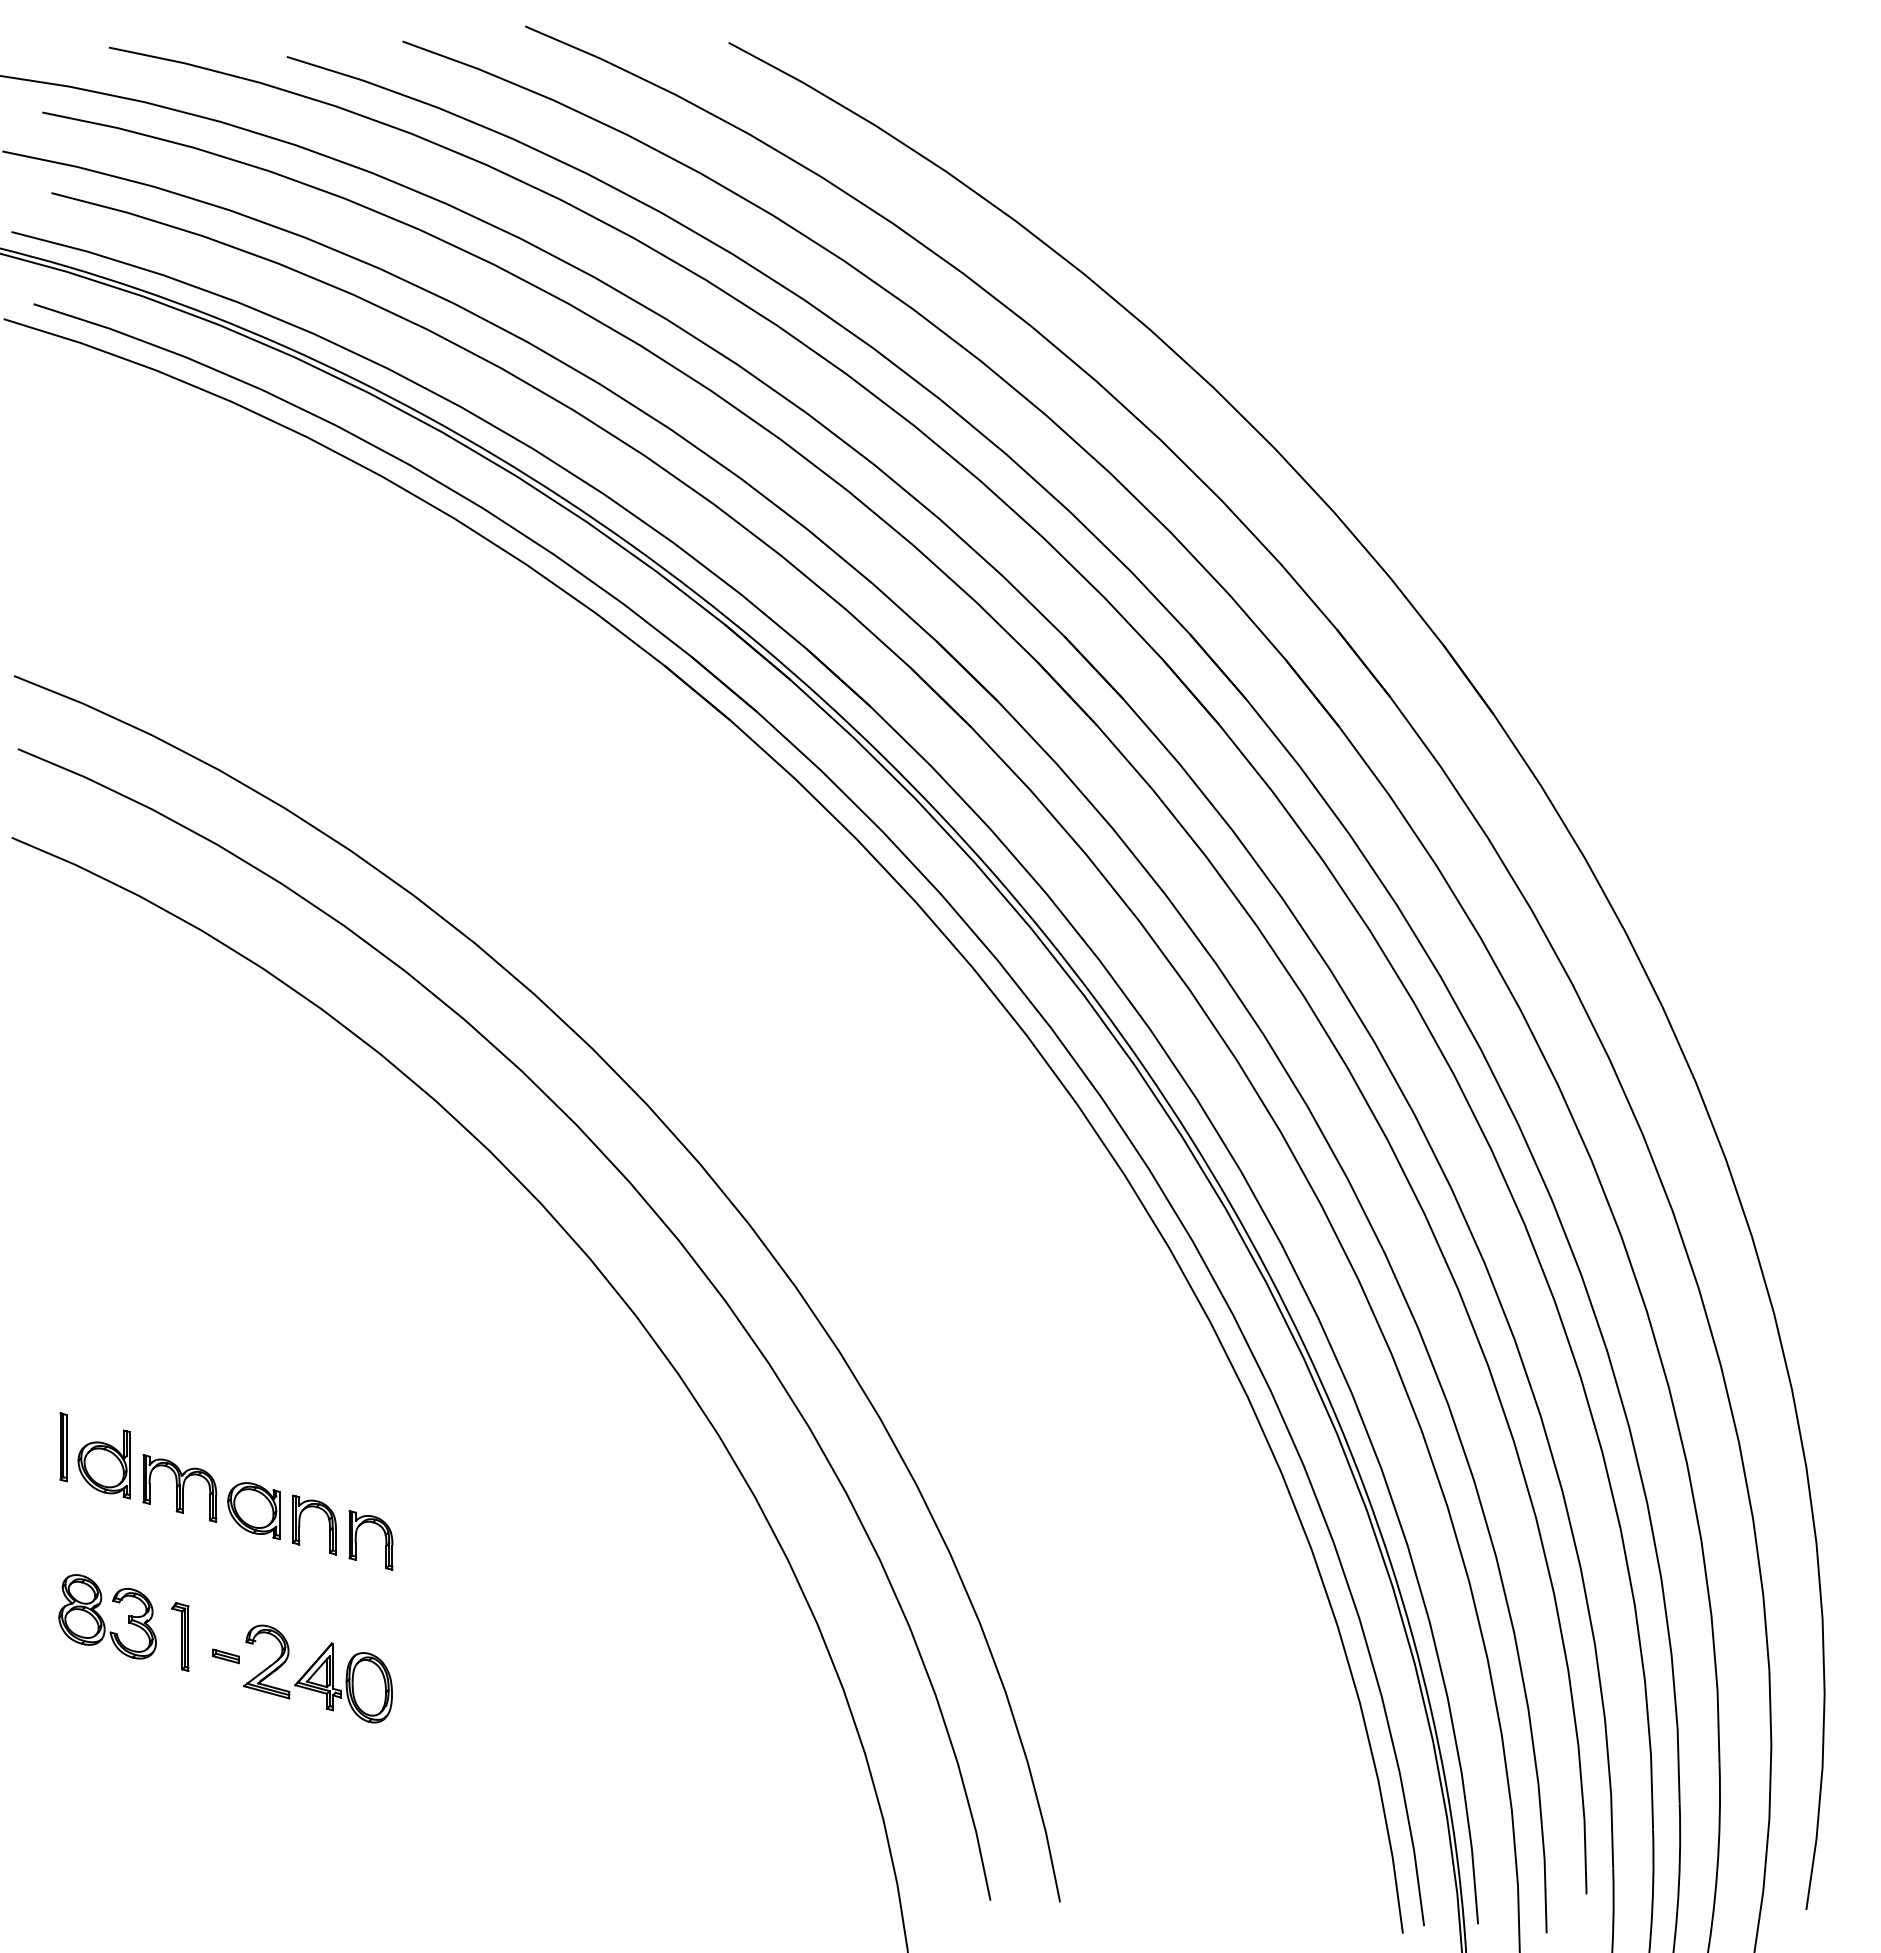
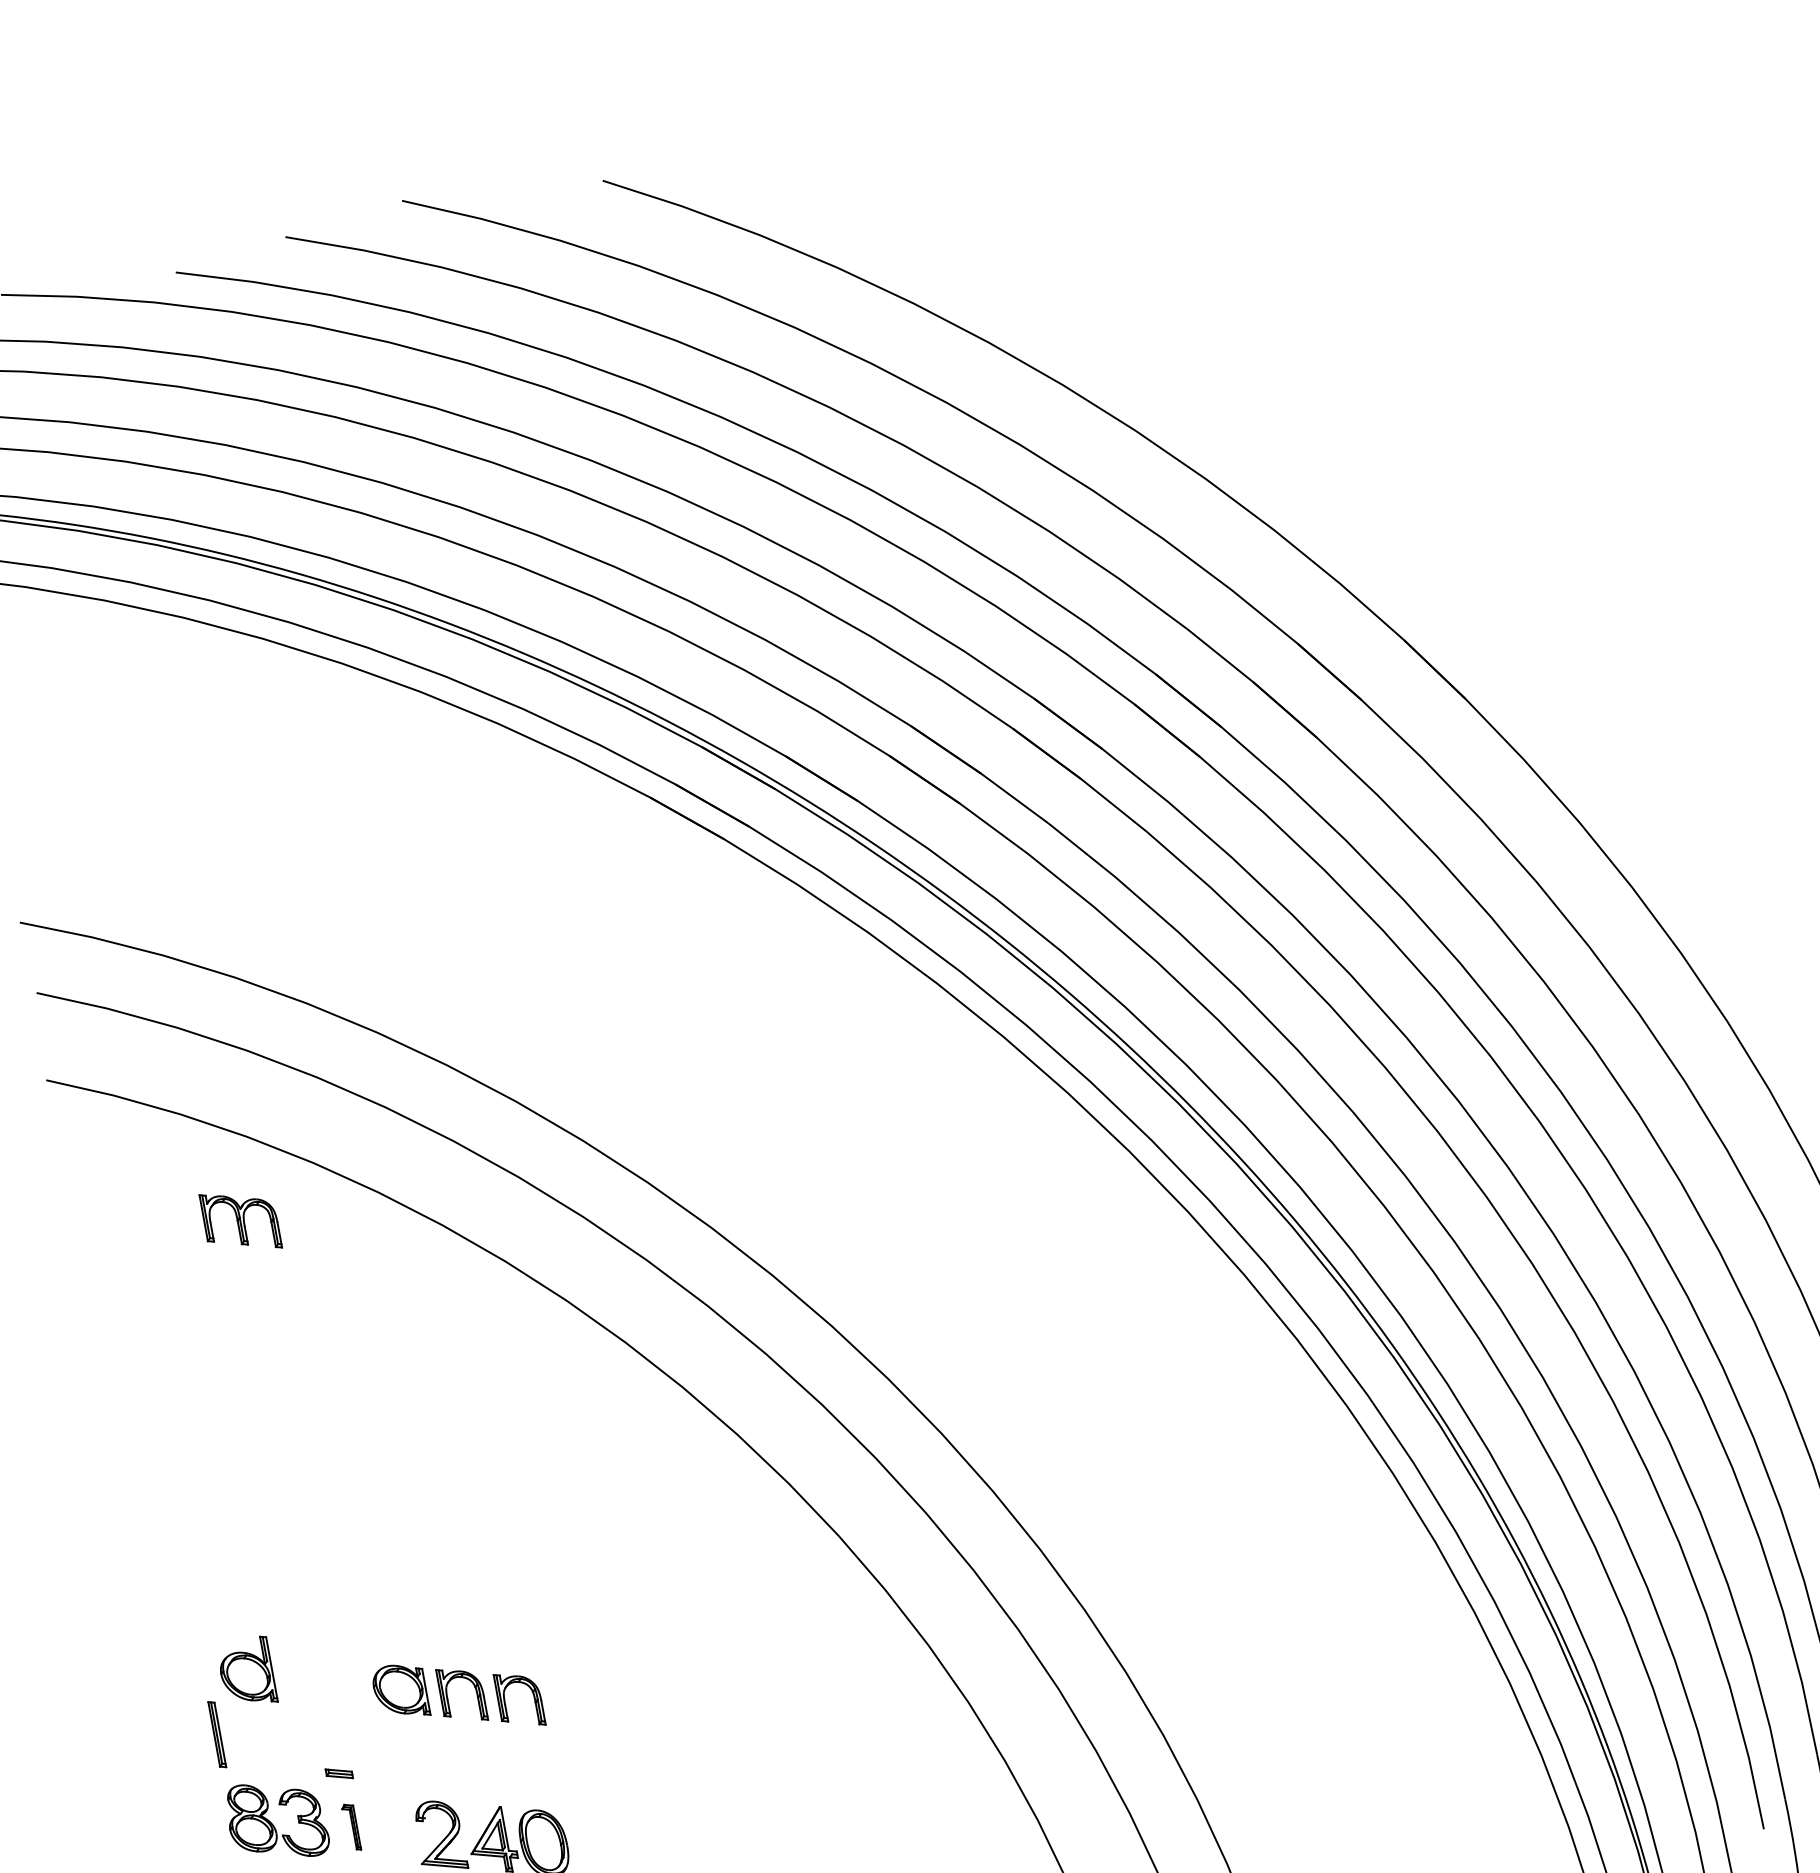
part: (63, 1447) -> (217, 1734), moved
part: (179, 1488) -> (240, 1221), moved
part: (180, 1636) -> (351, 1826), size x0.7
part: (225, 1656) -> (338, 1774), moved

